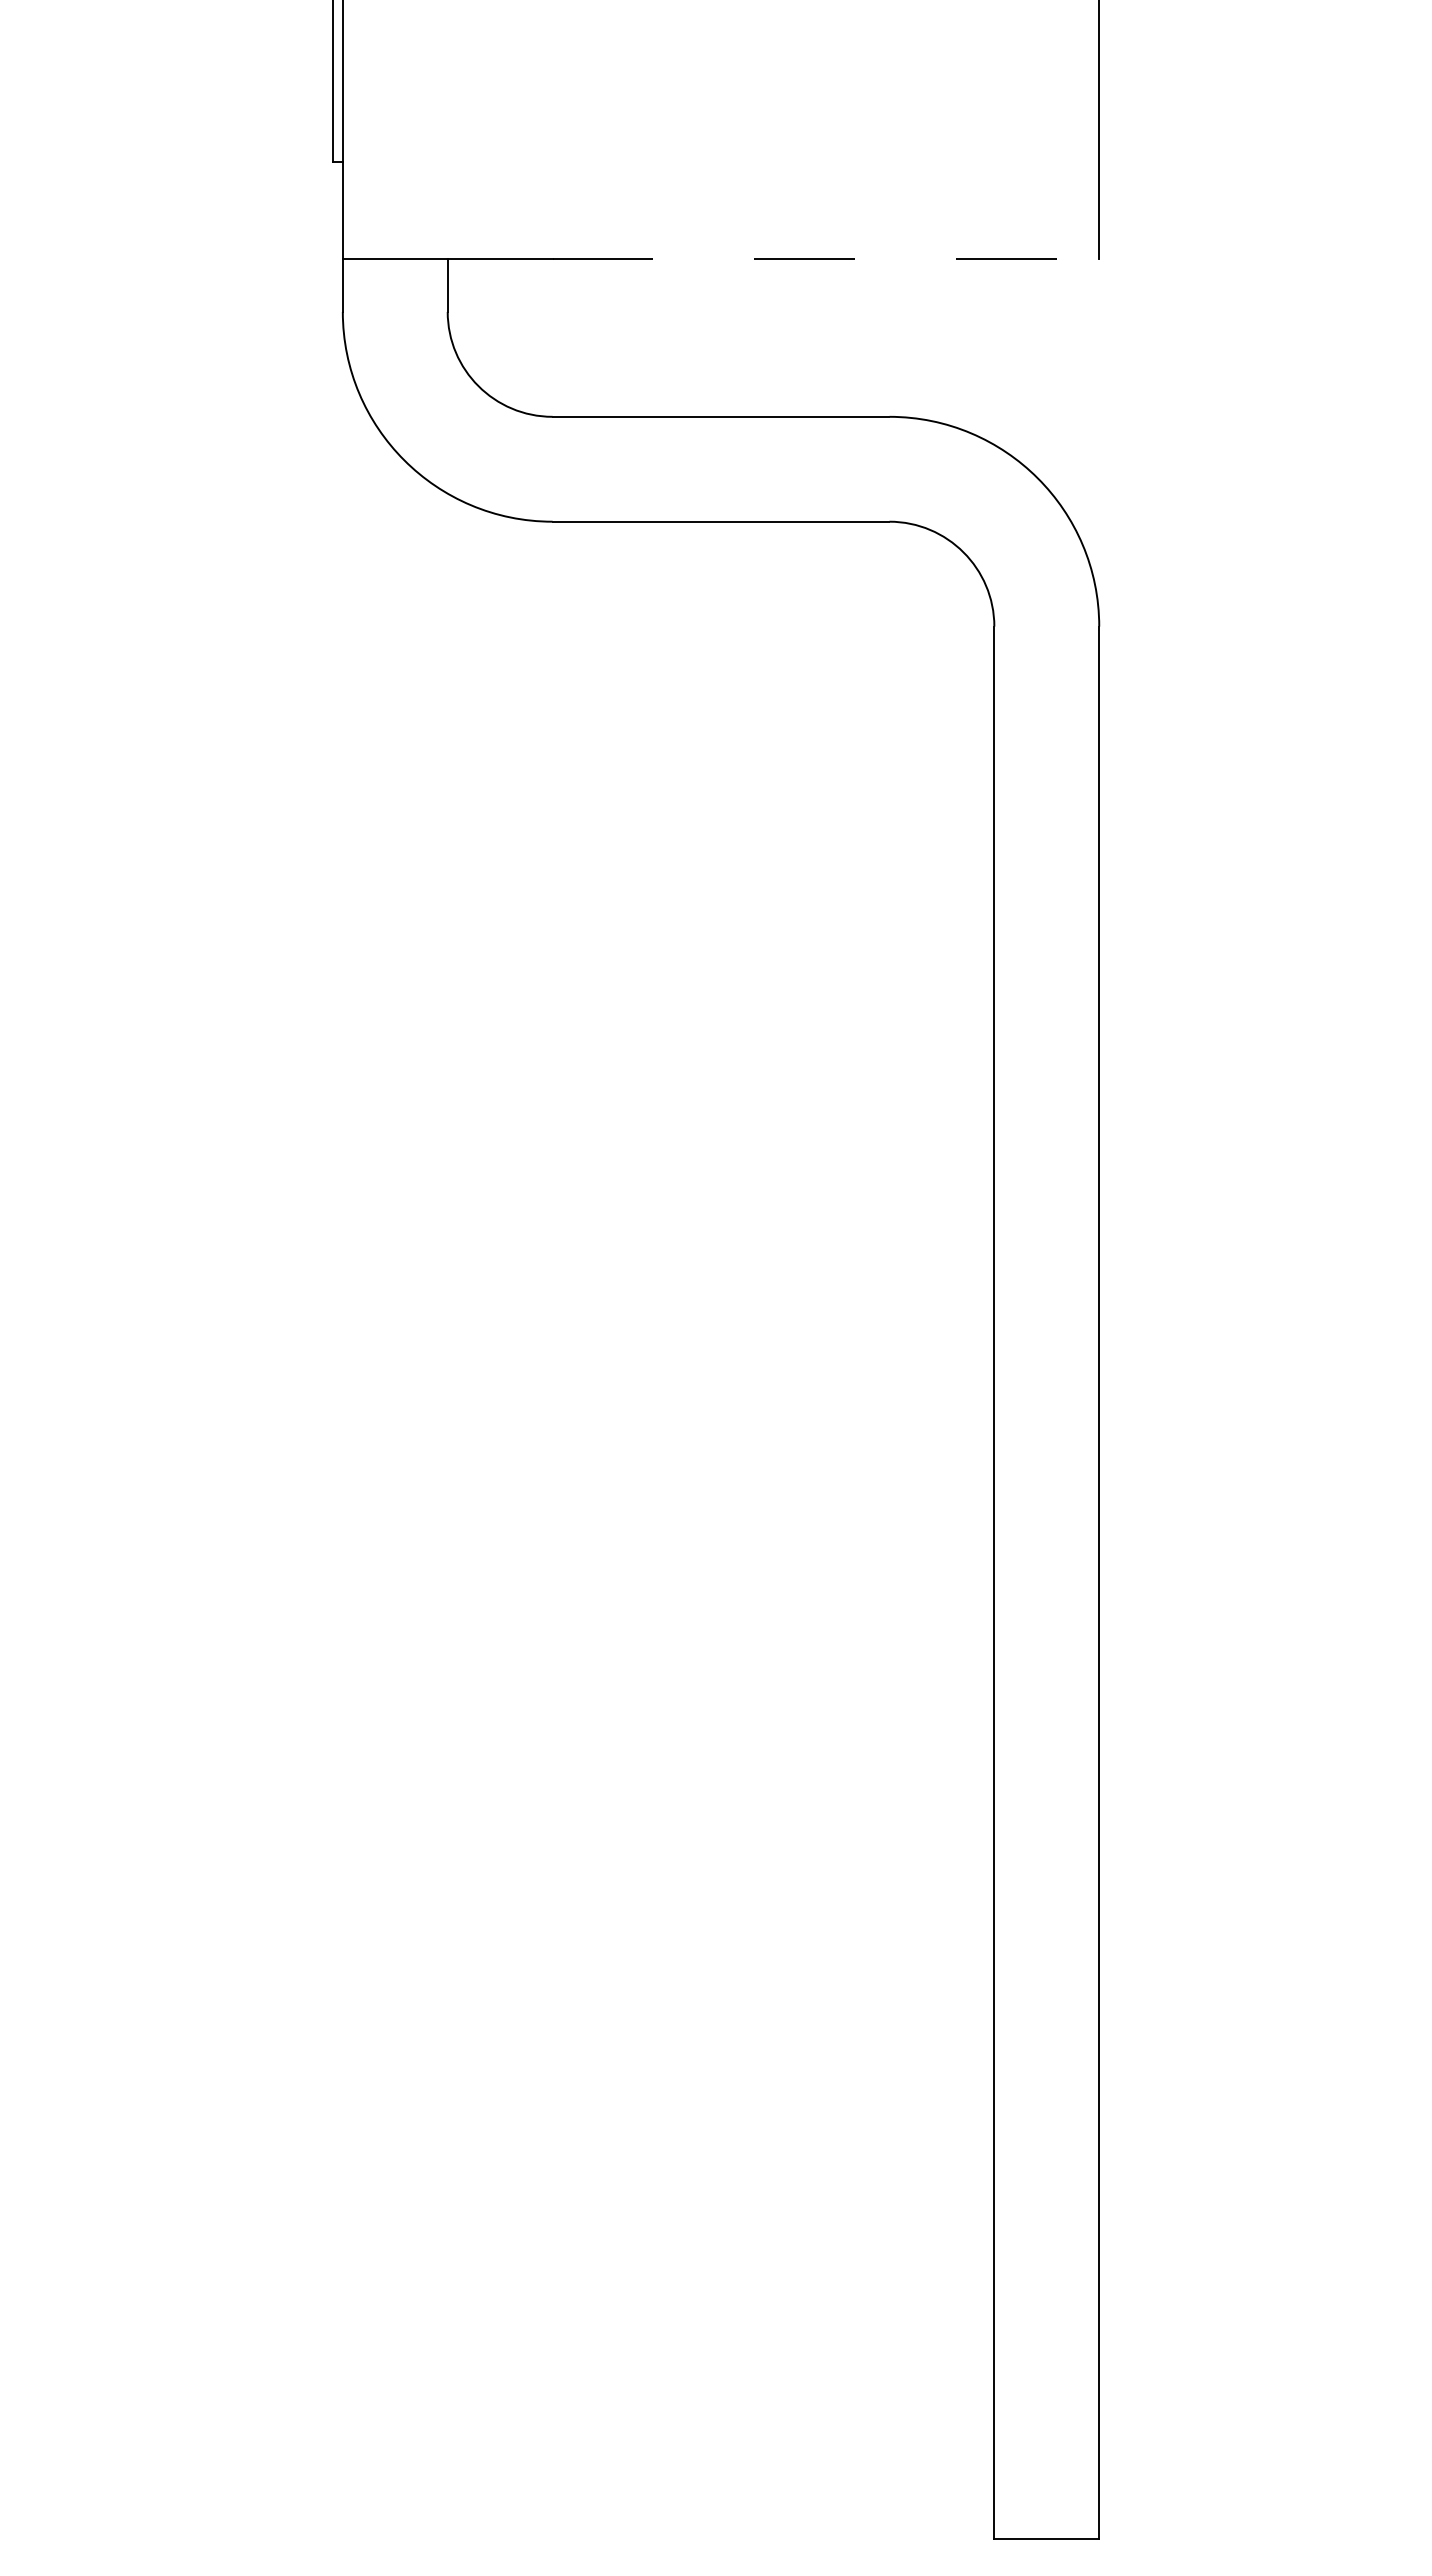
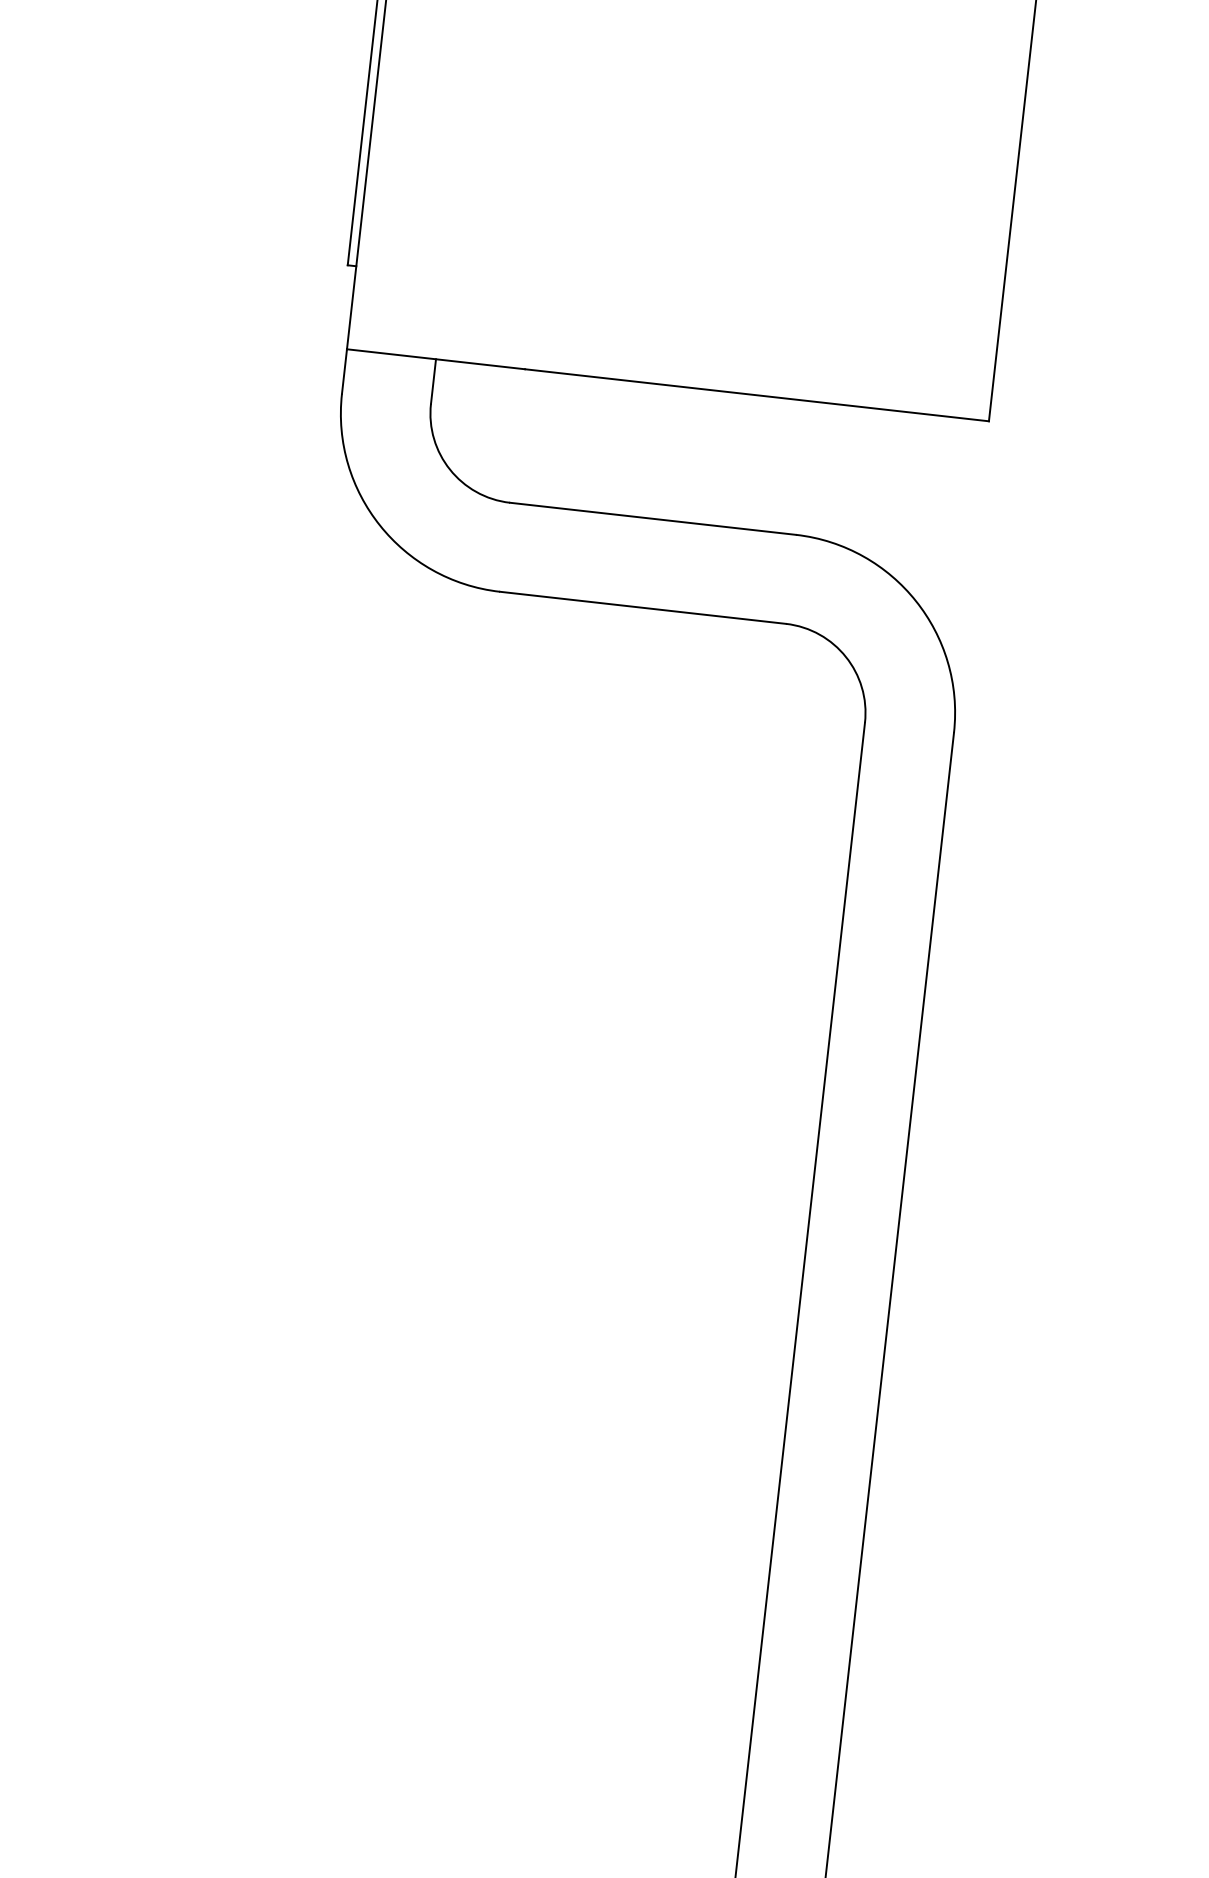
line: (826, 259) -> (757, 395), dashed -> solid

